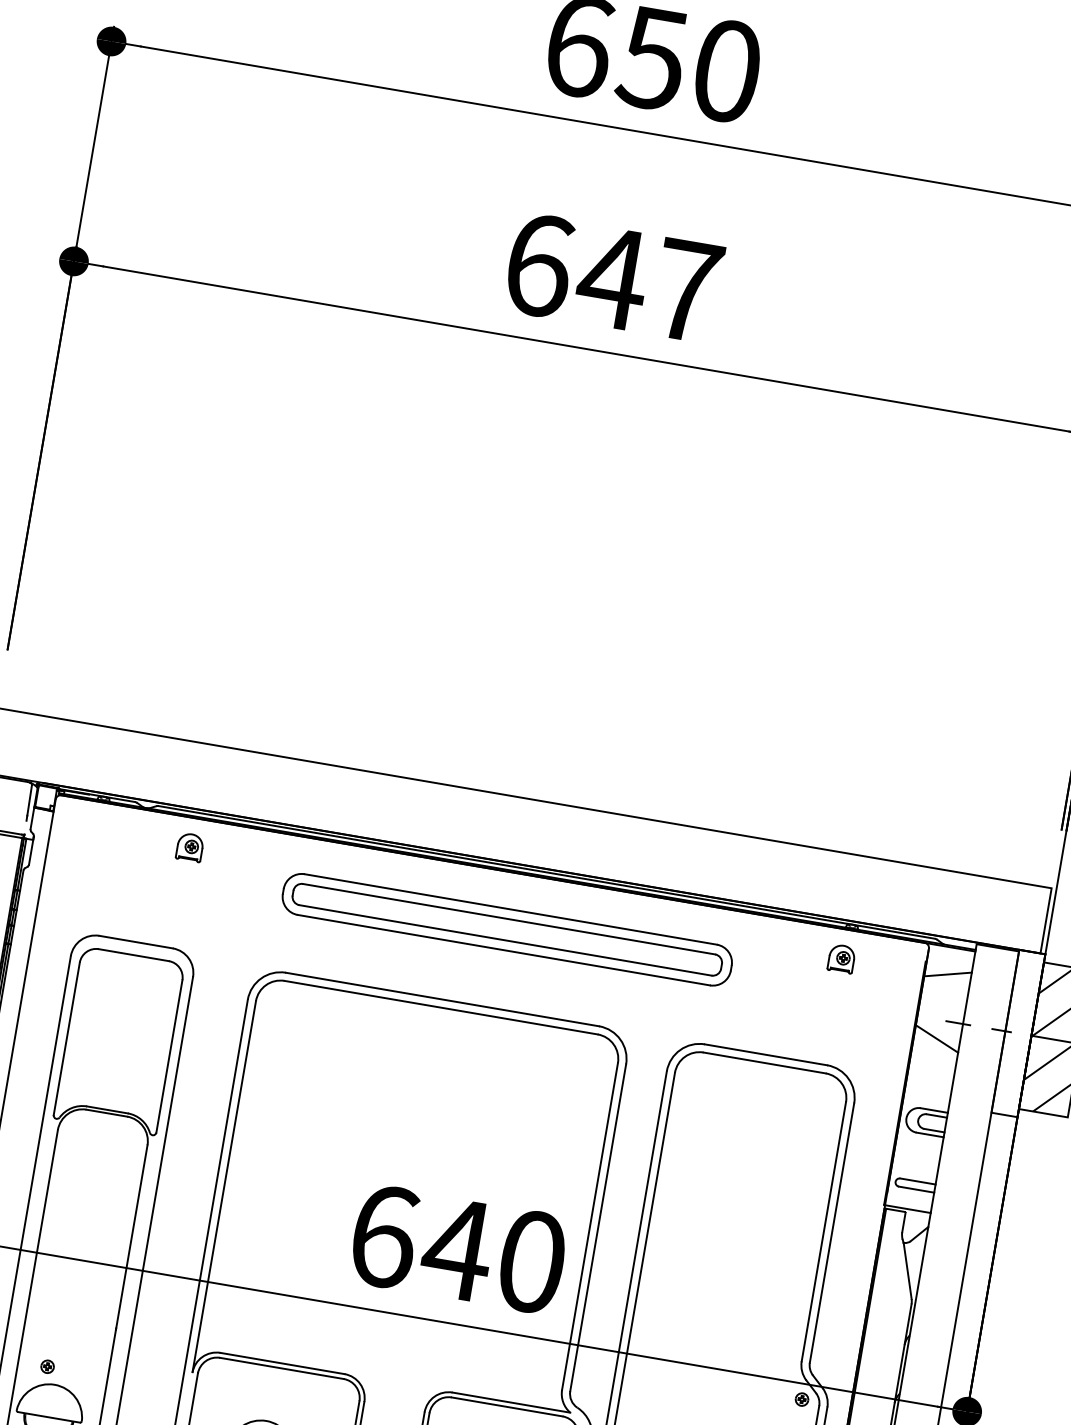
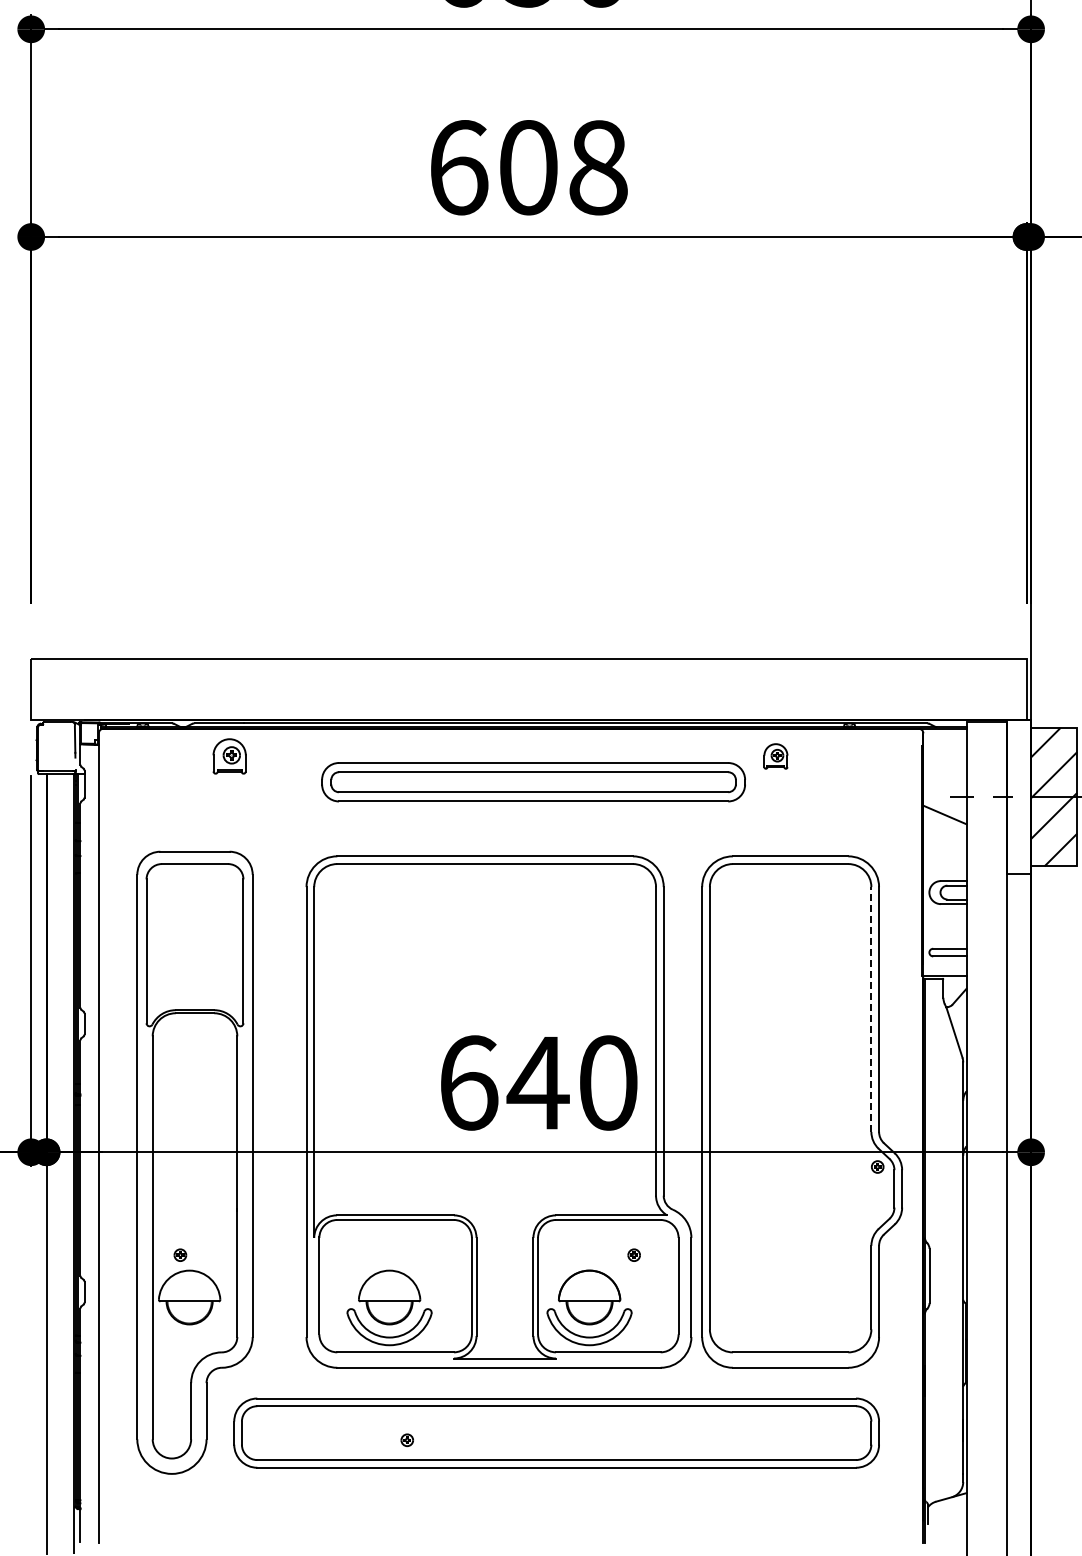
text: (648, 283) -> (561, 167), 647 -> 608
part: (189, 847) -> (229, 756), size x1.4
part: (841, 958) -> (775, 756), moved
line: (947, 973) -> (944, 753), removed
line: (824, 1231) -> (871, 1009), solid -> dashed

